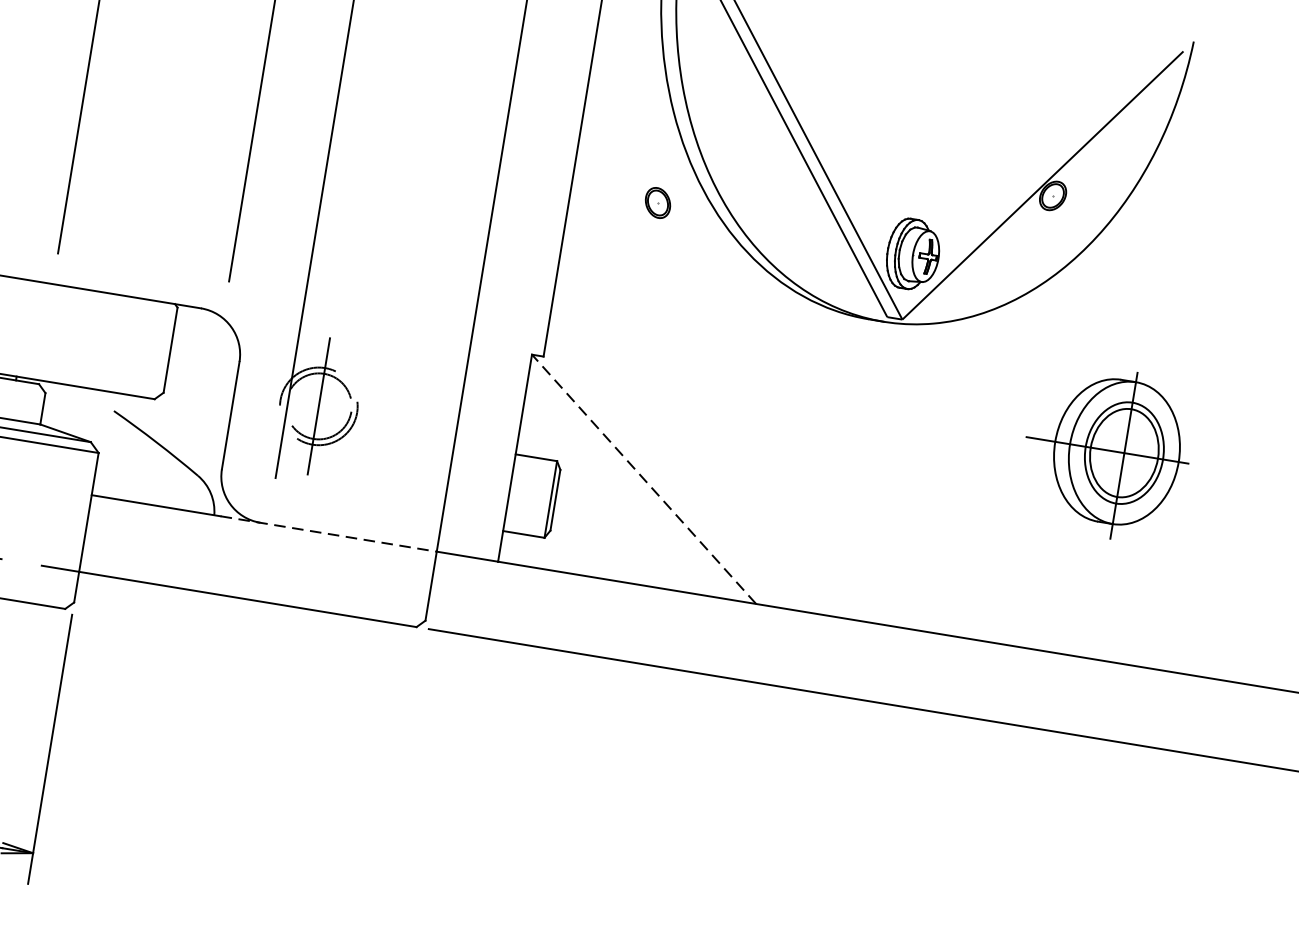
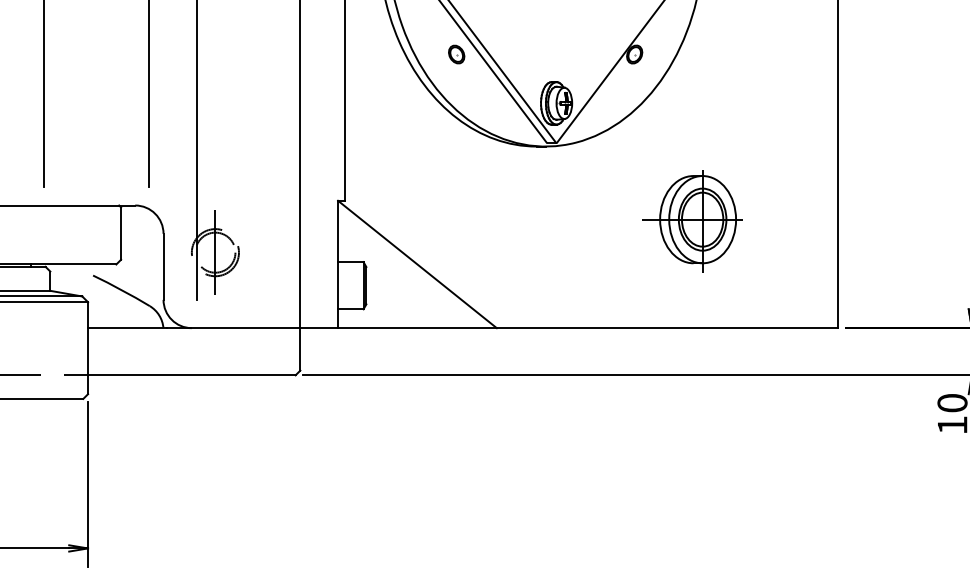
part: (657, 202) -> (456, 54), moved
part: (1107, 453) -> (692, 221), moved
line: (644, 479) -> (417, 264), dashed -> solid
line: (328, 534) -> (233, 328), dashed -> solid

